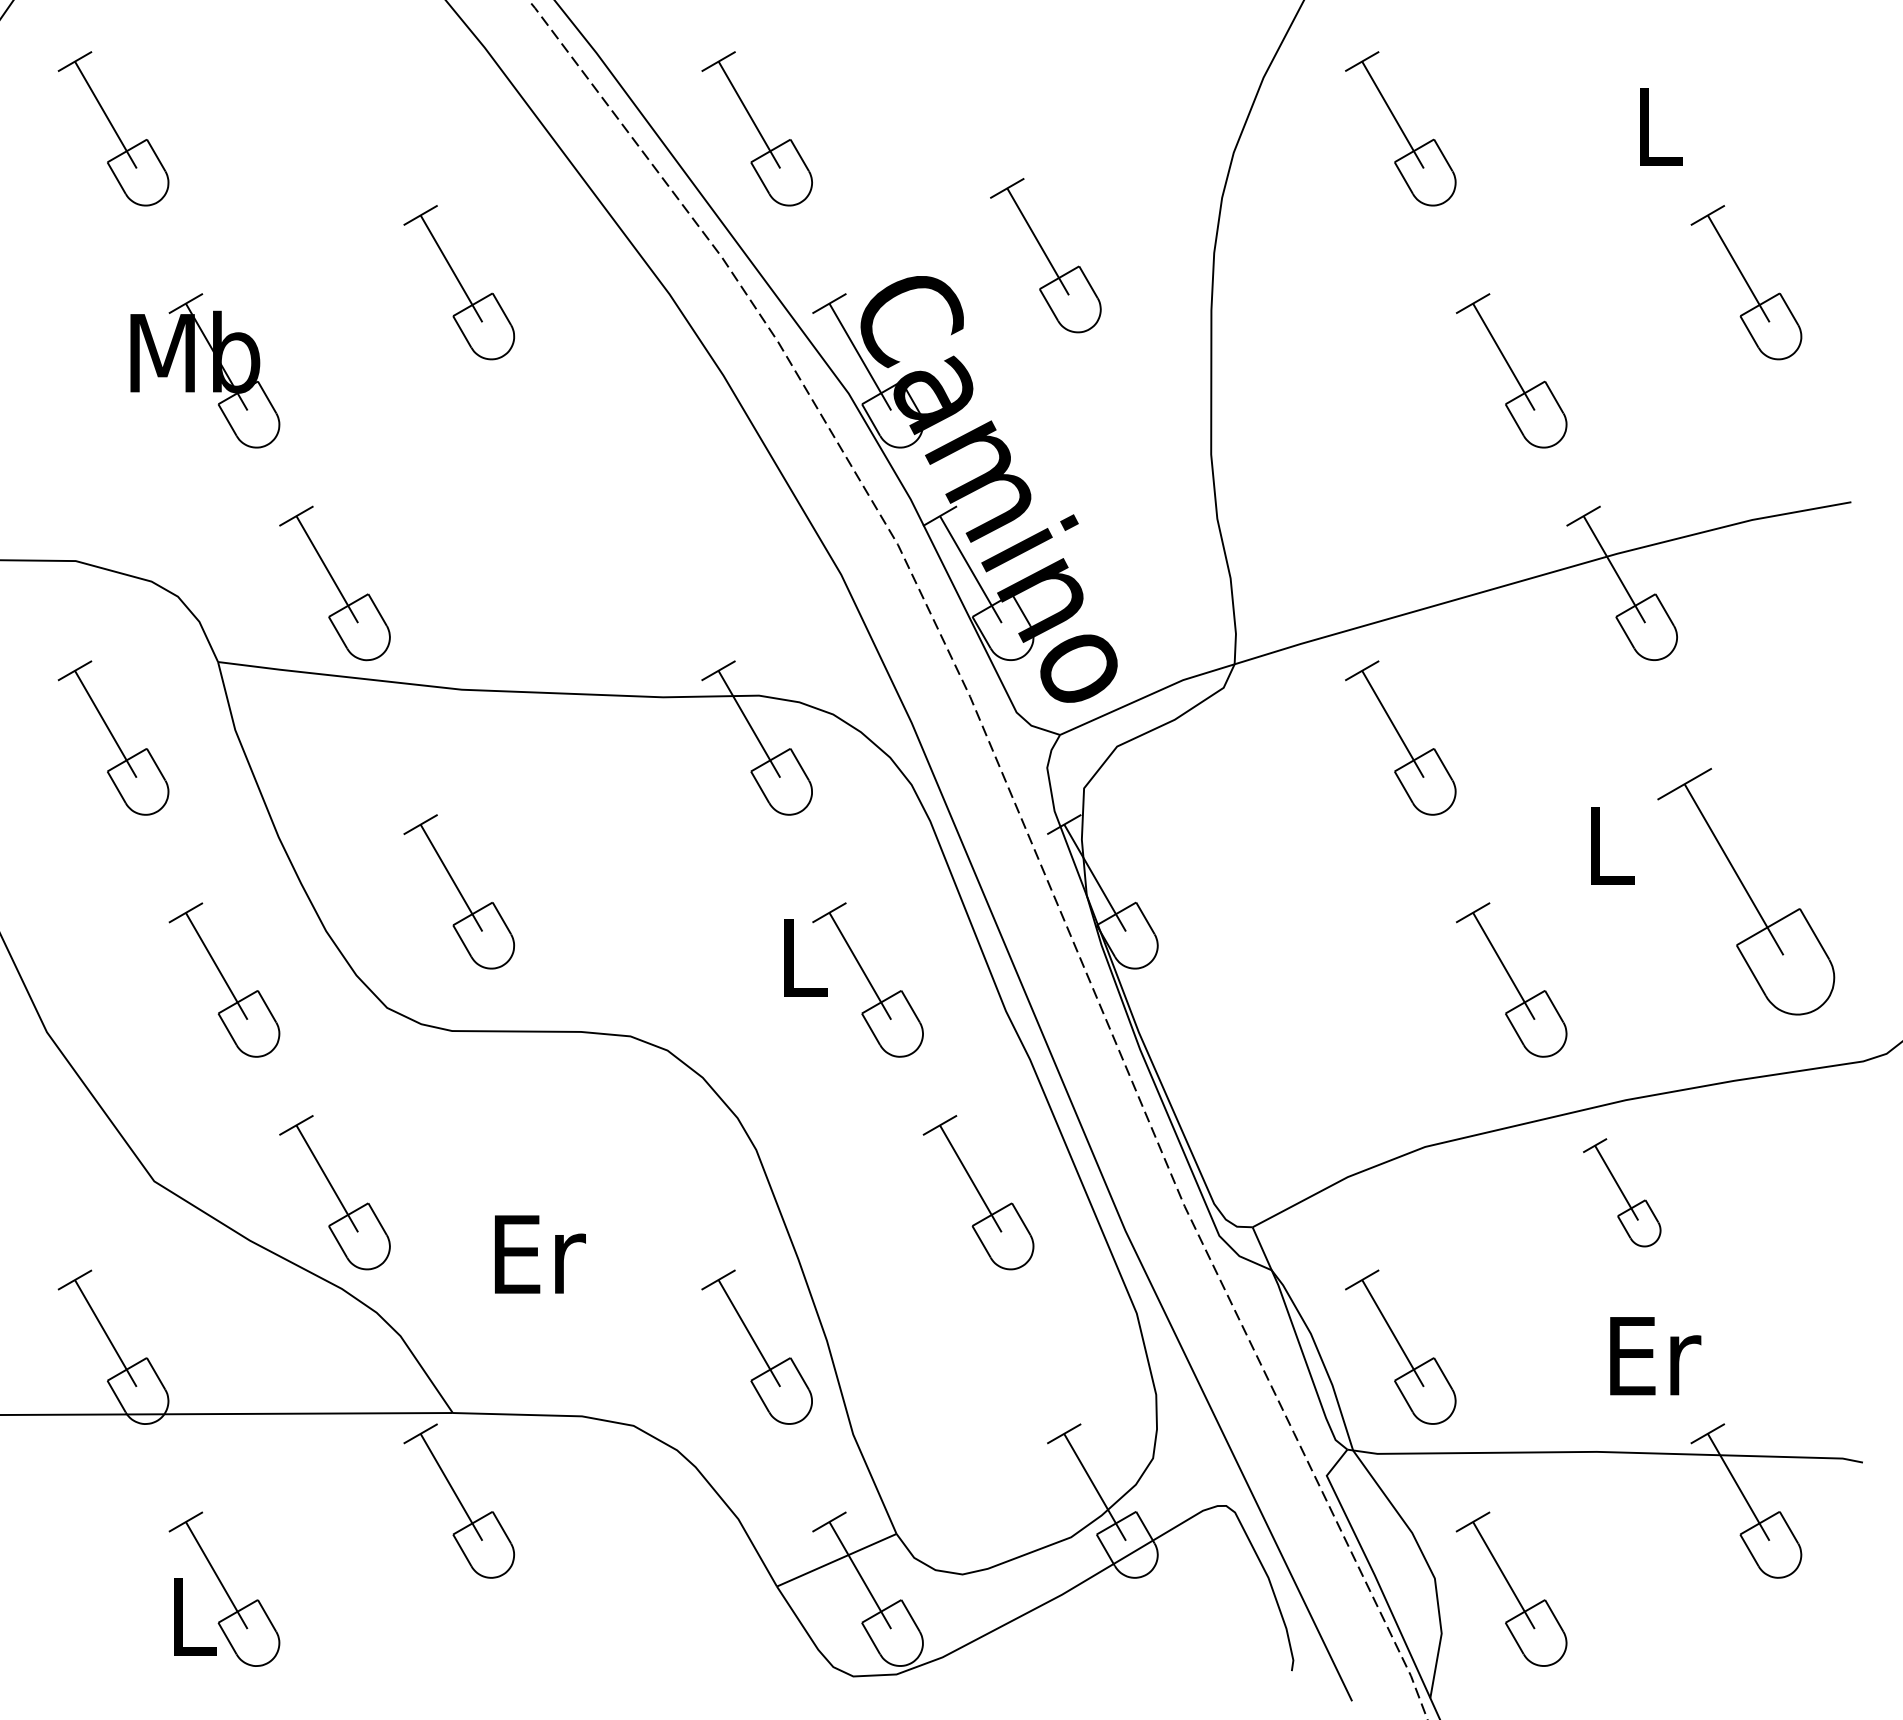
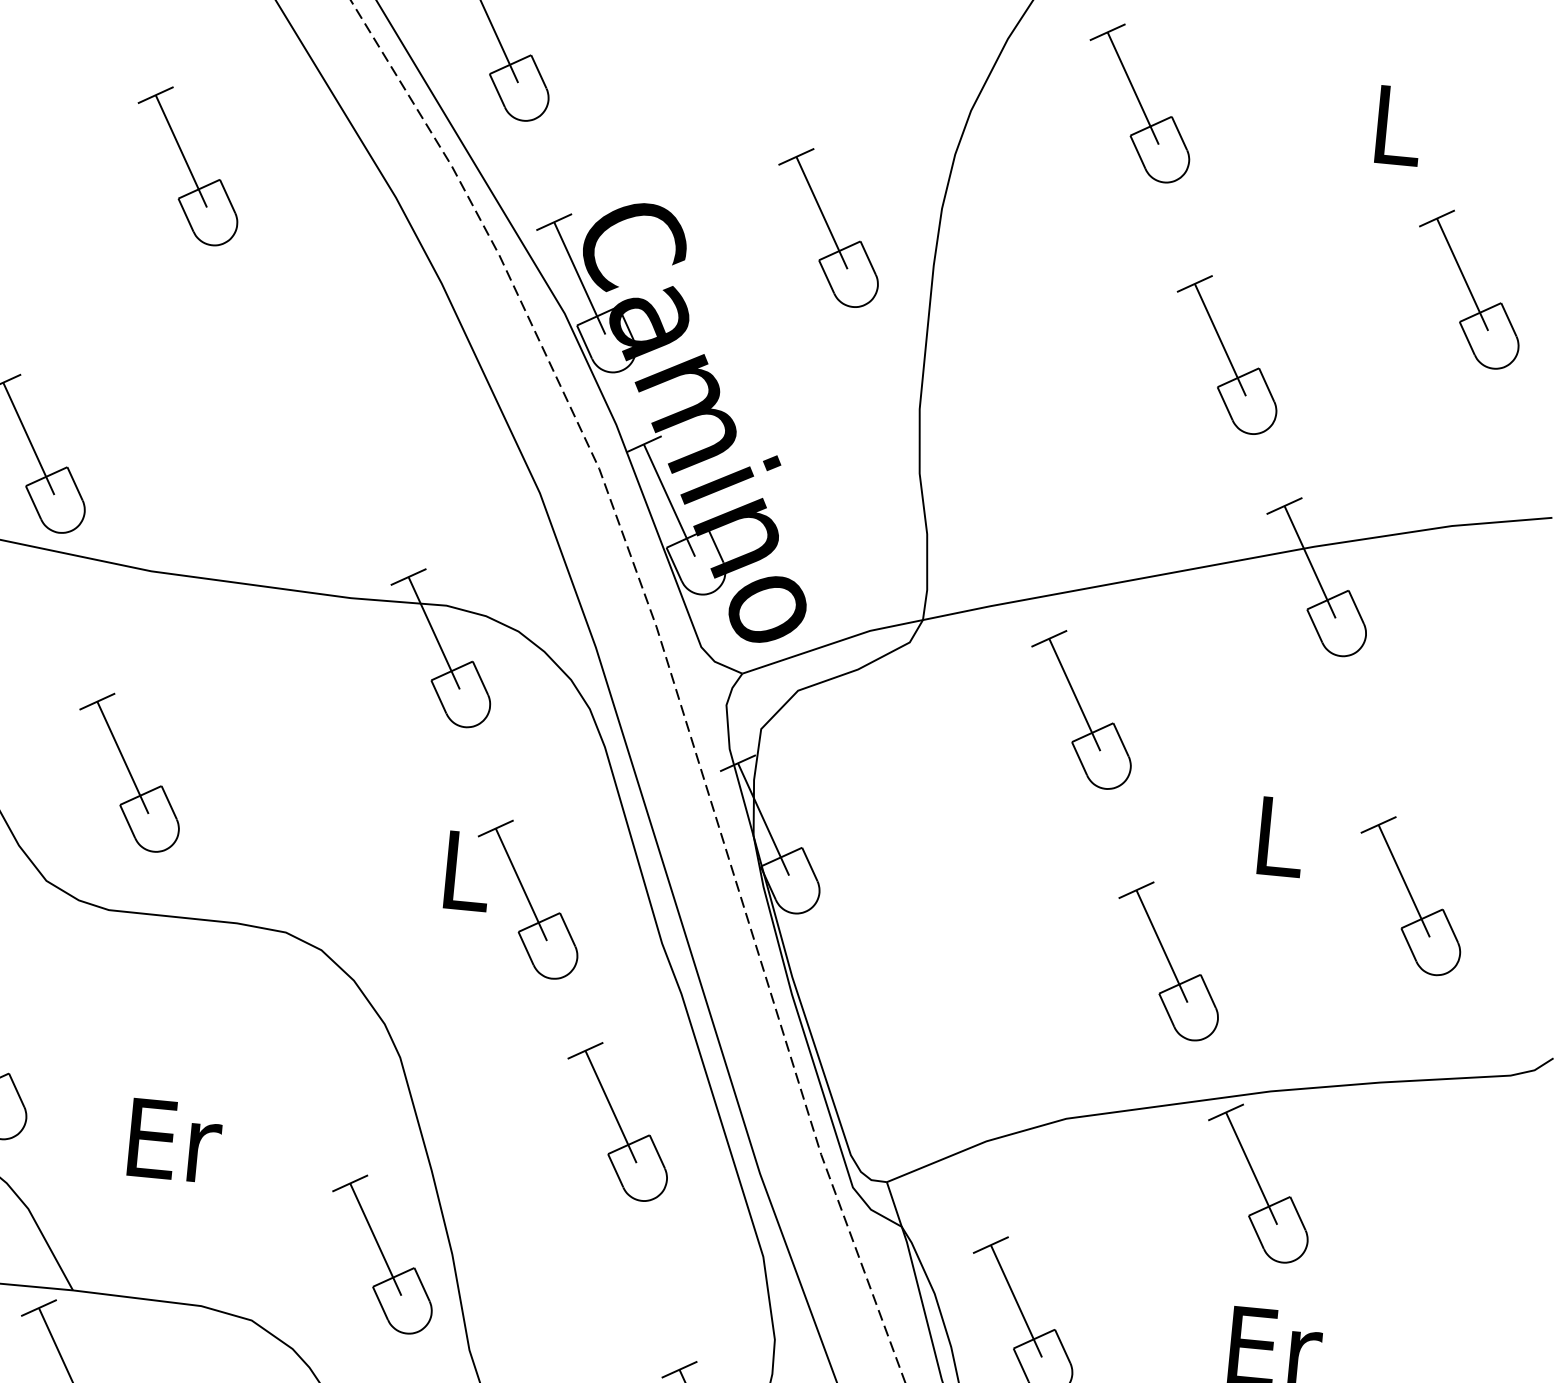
part: (1045, 255) -> (828, 227), moved
part: (1746, 891) -> (1410, 895), size x0.62
part: (1621, 1192) -> (1257, 1182), size x1.43

